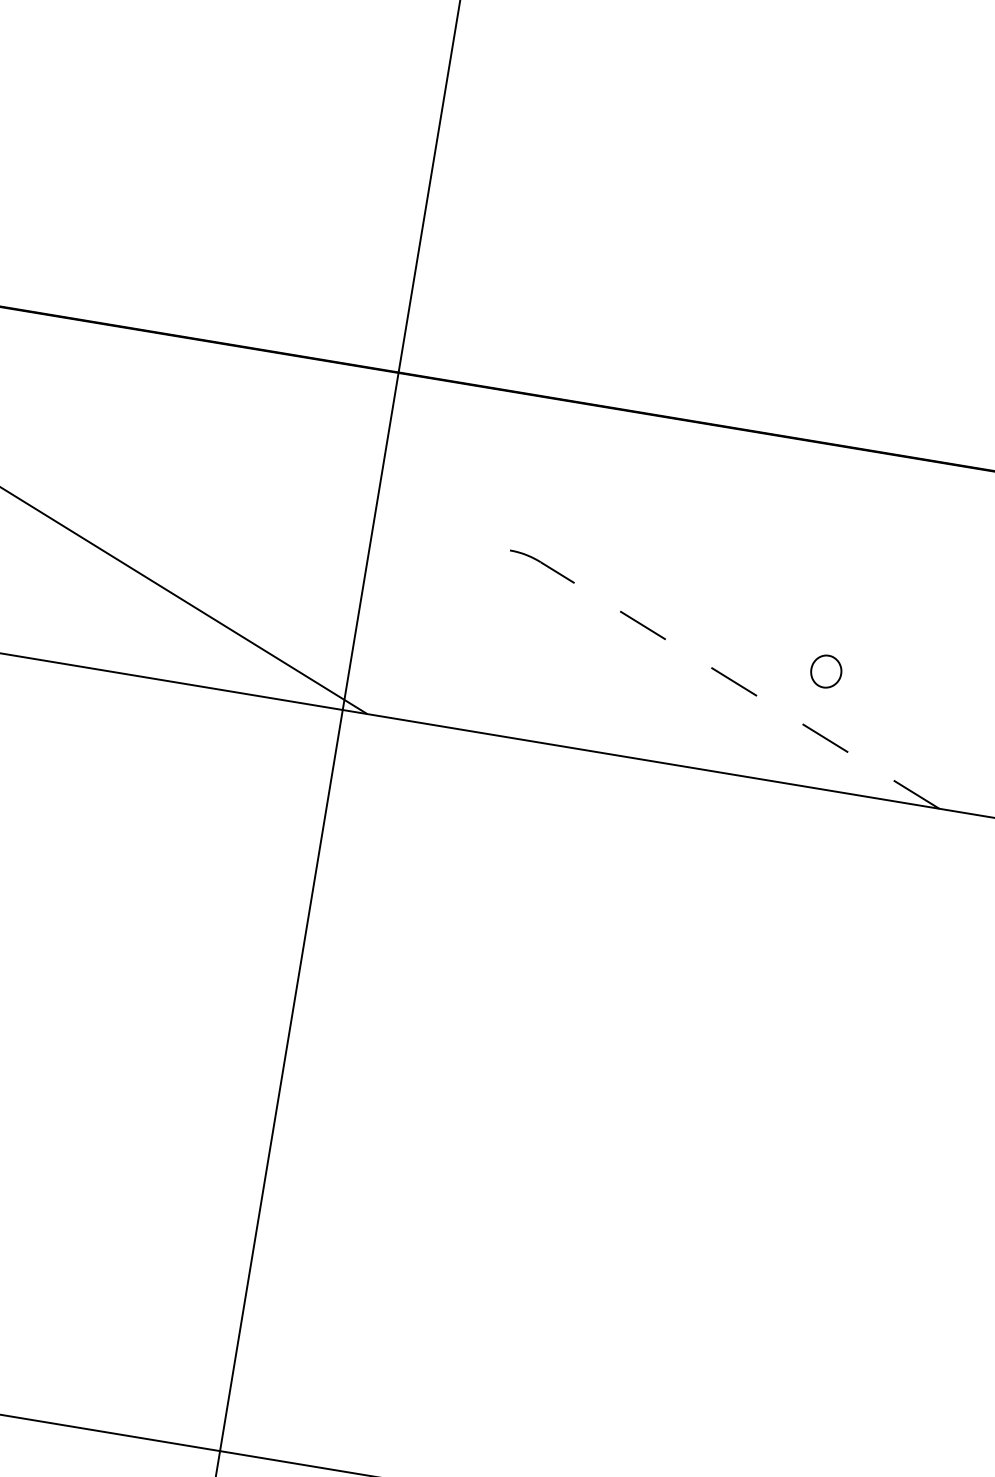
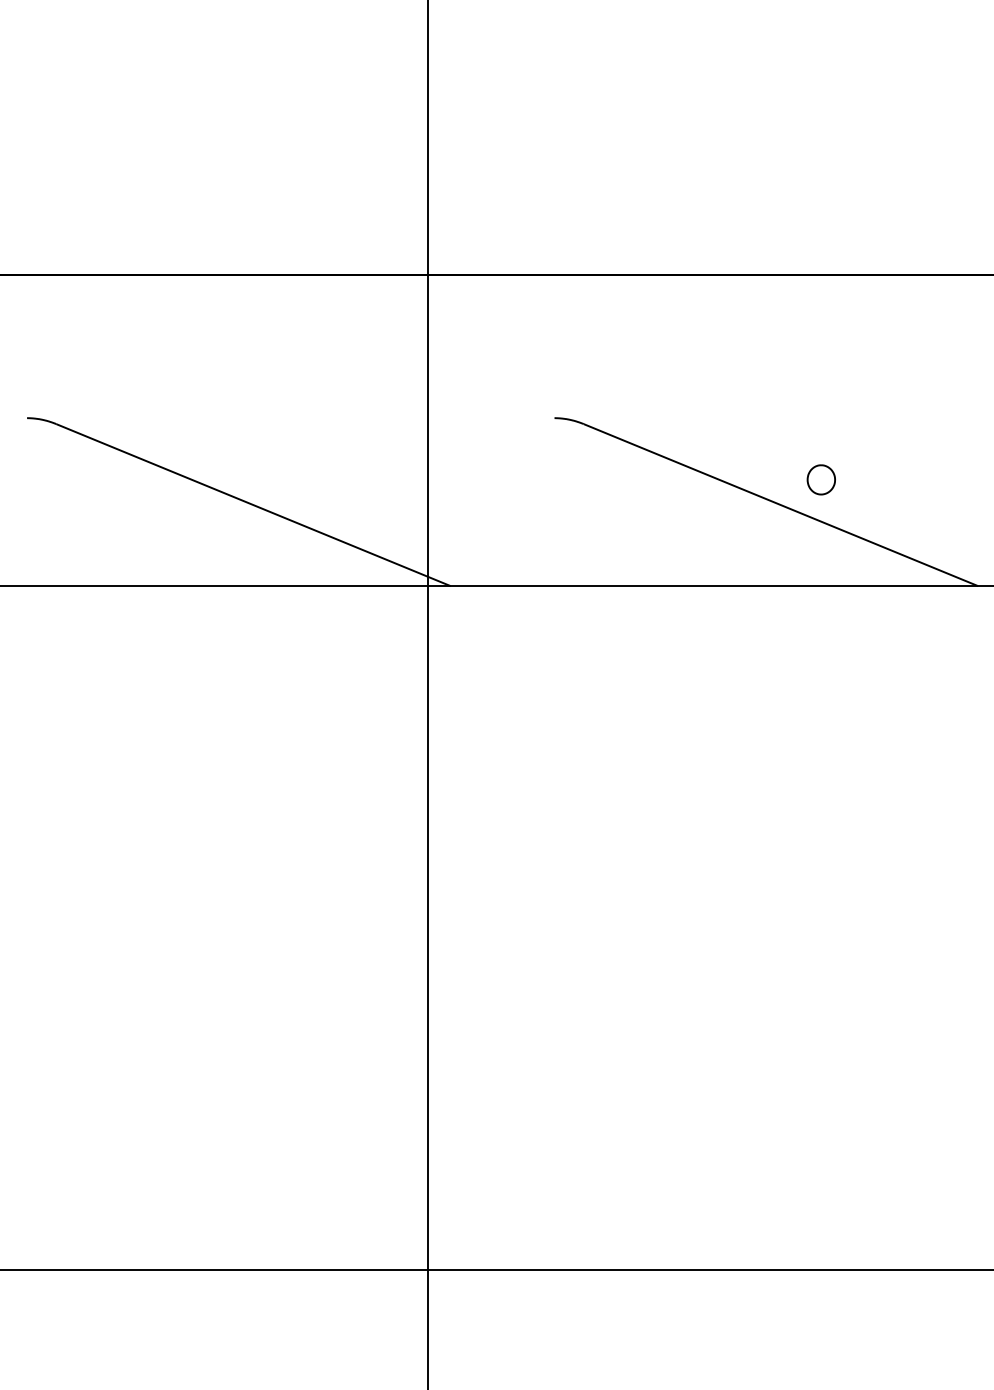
part: (825, 671) -> (820, 479), moved
line: (739, 684) -> (780, 504), dashed -> solid

